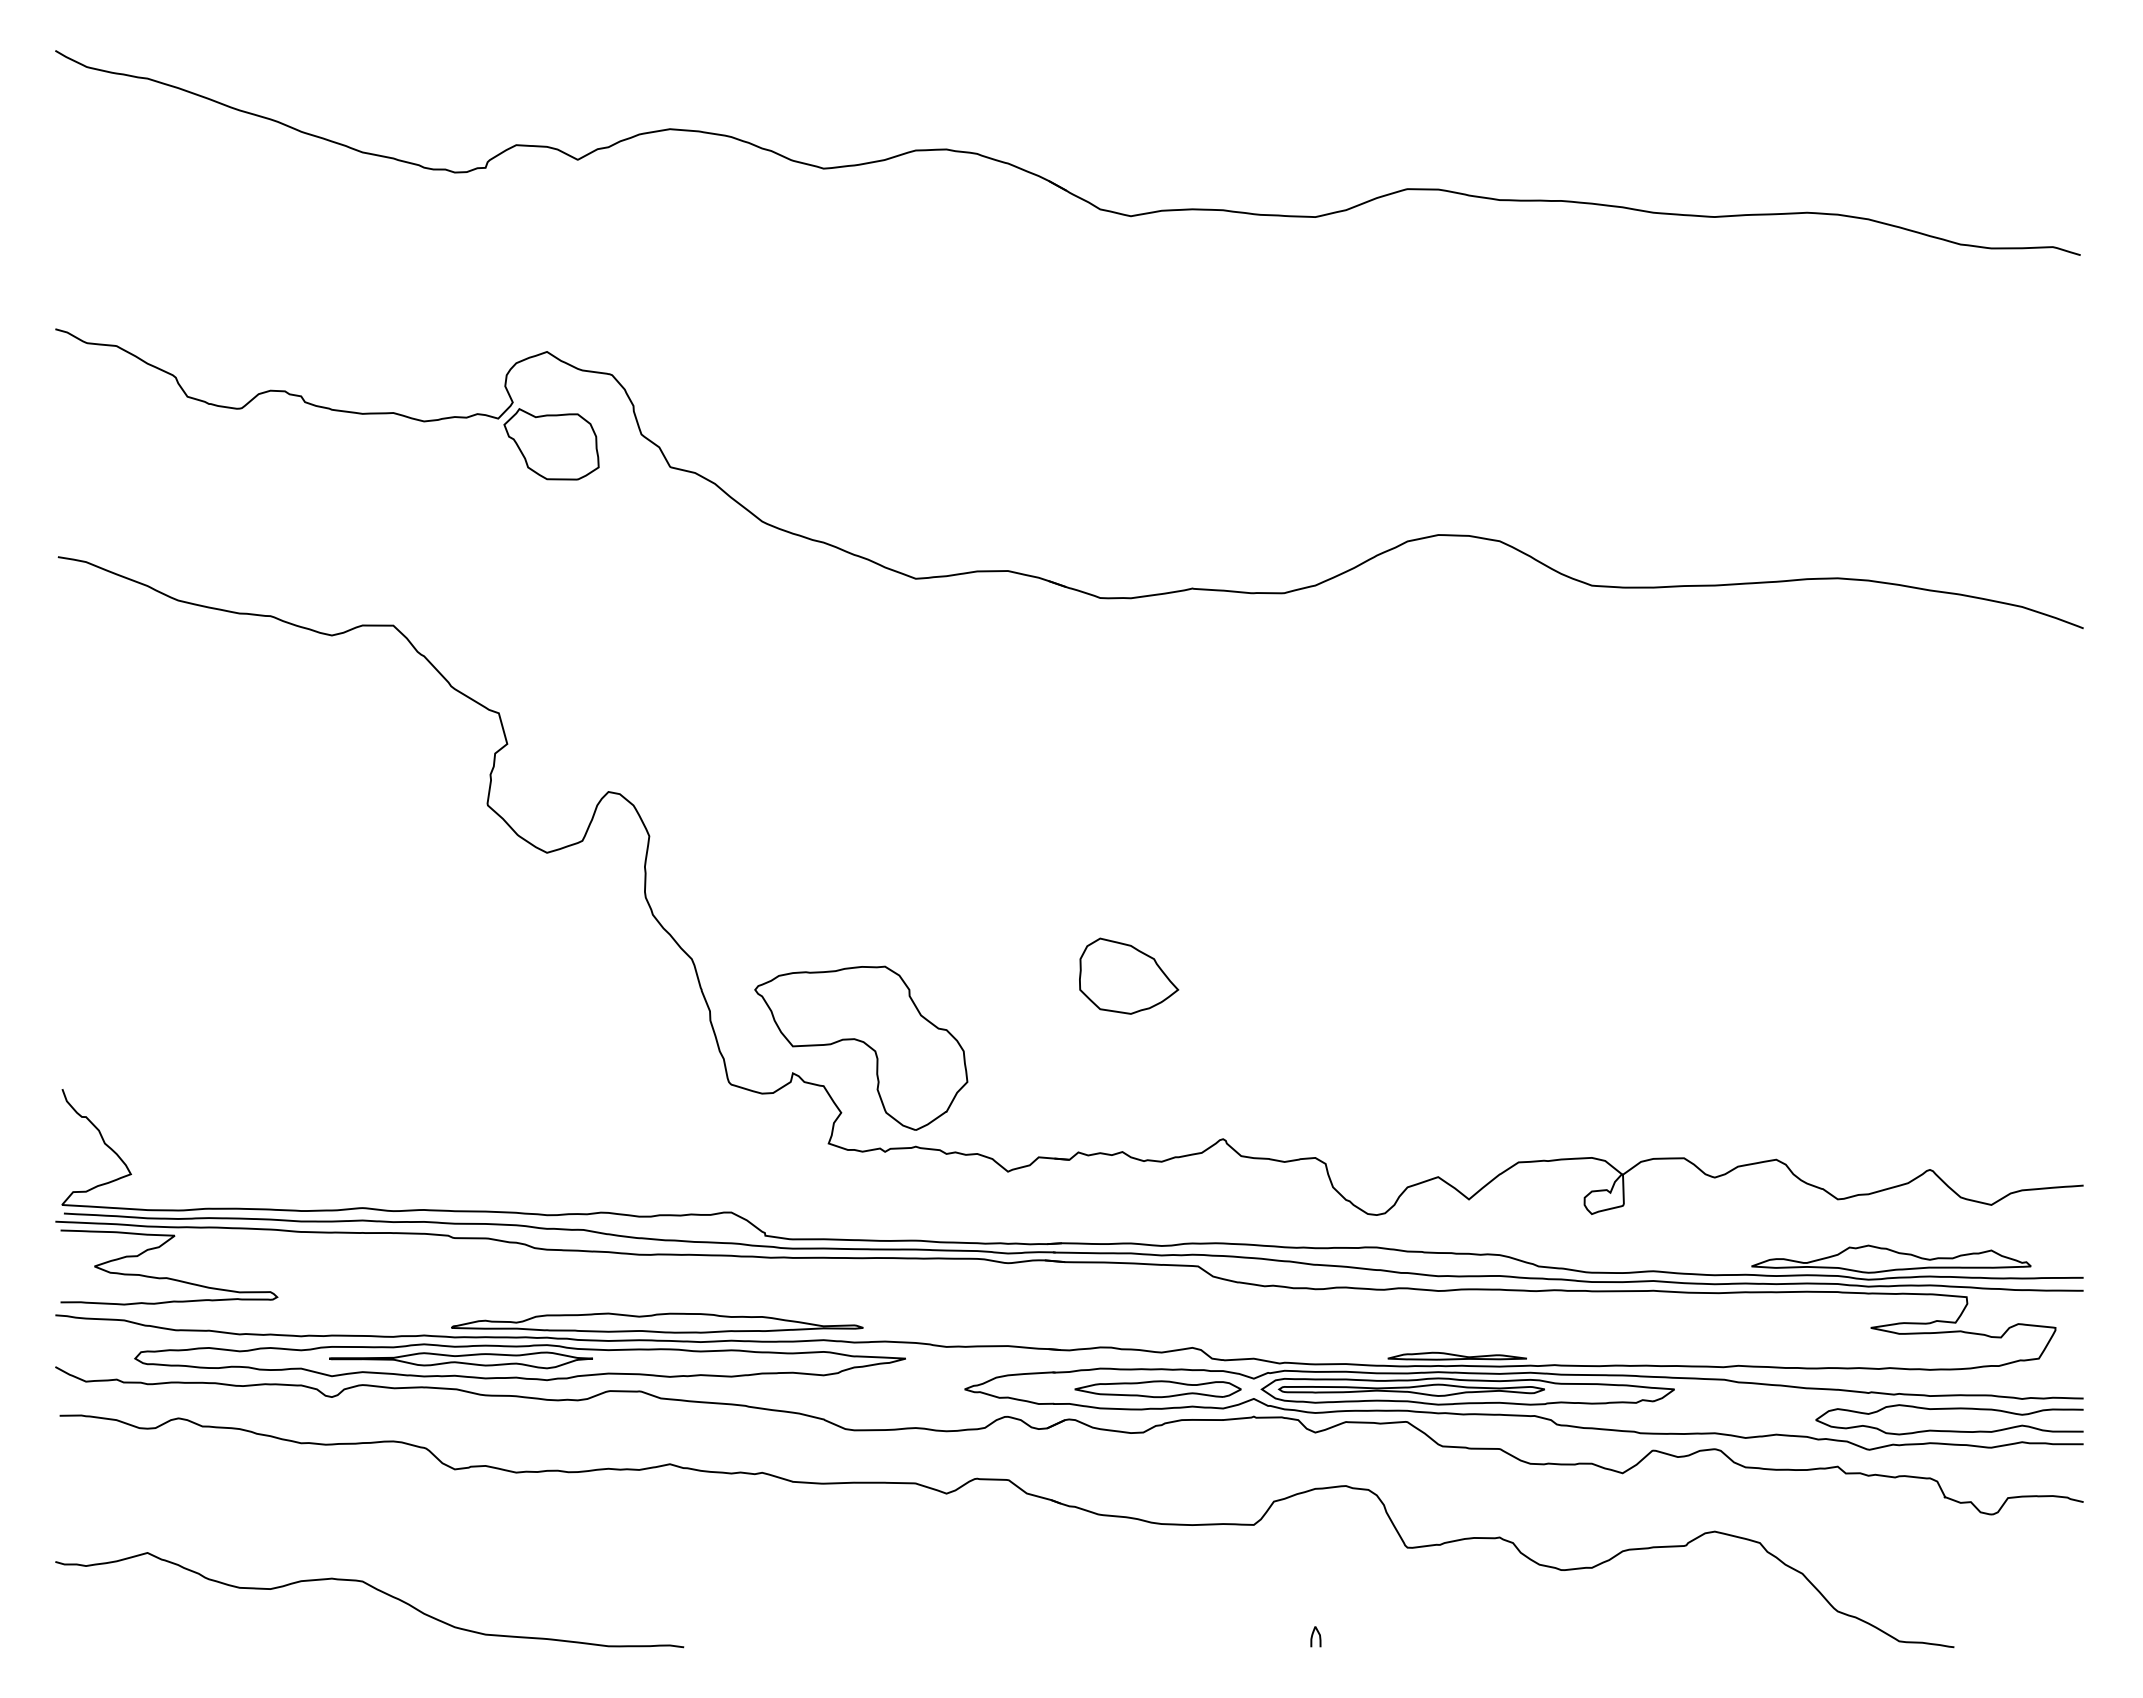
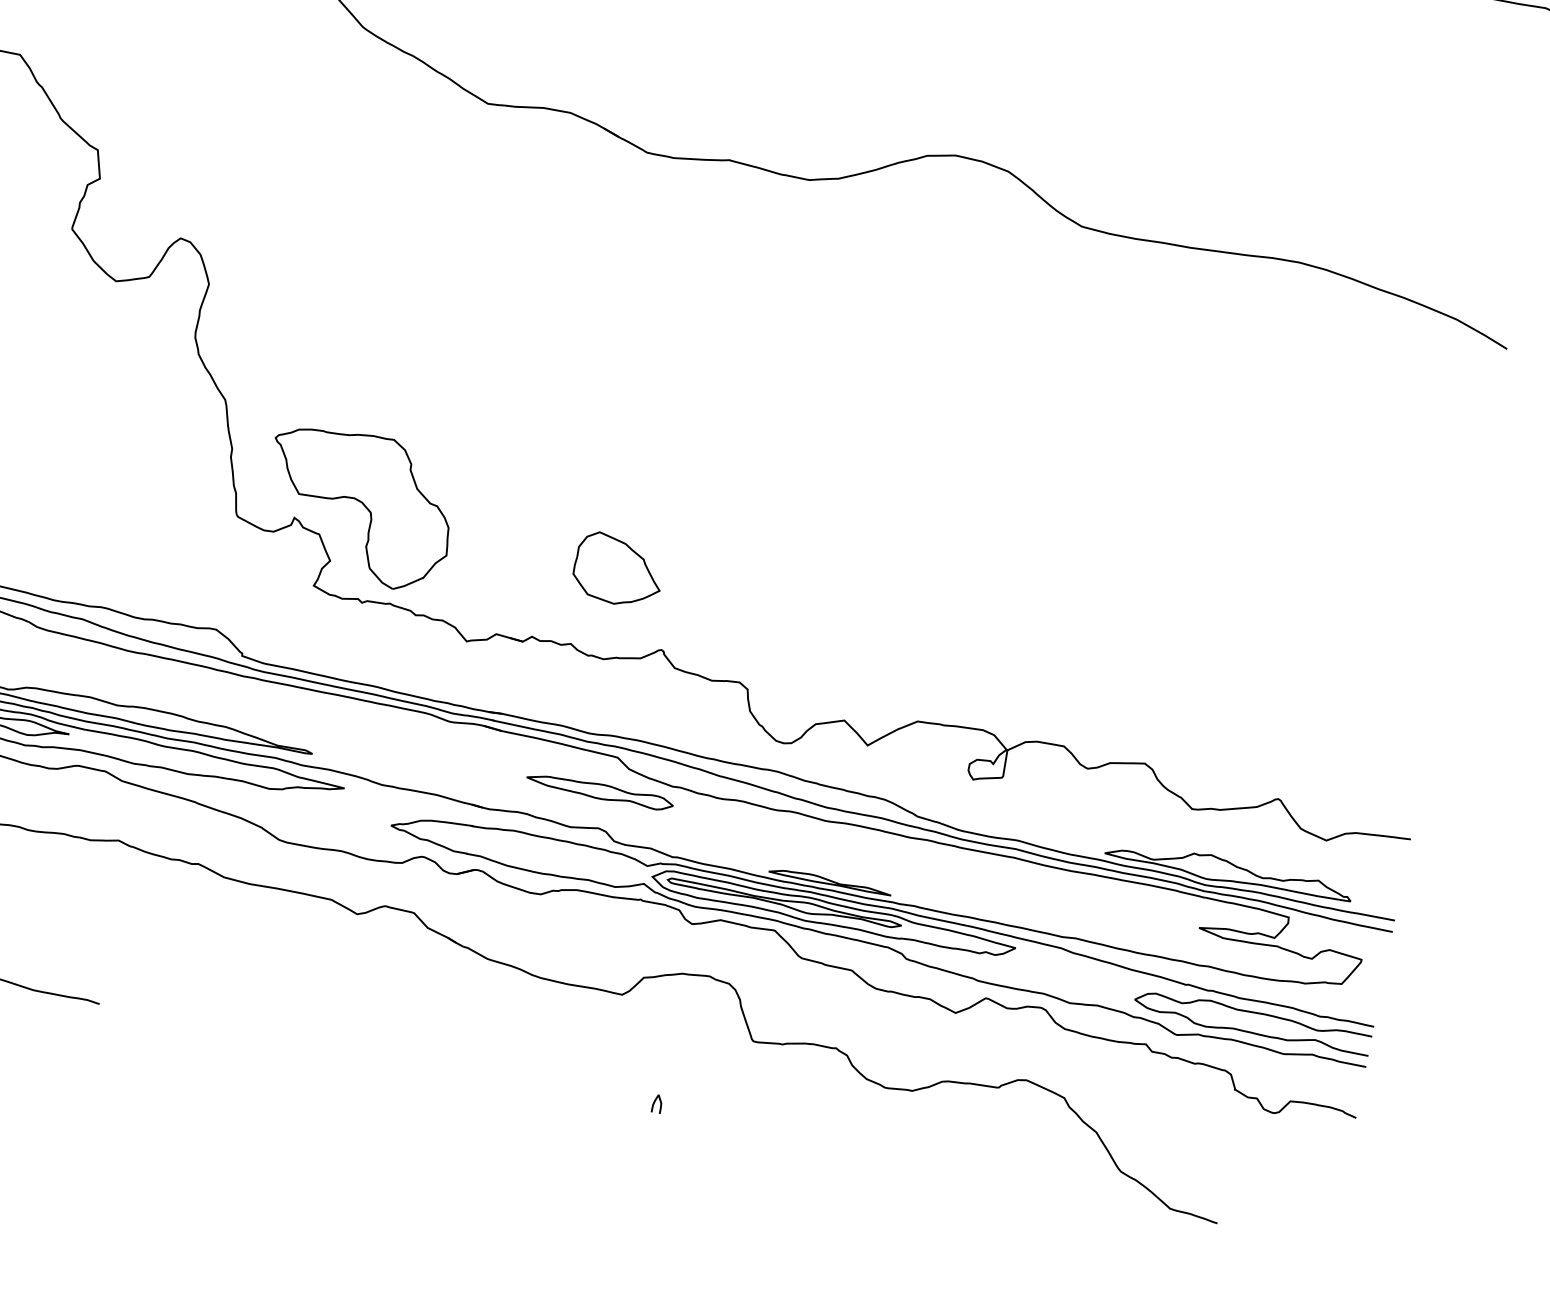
part: (1129, 975) -> (619, 569), moved
part: (1157, 1389) -> (599, 791), moved

